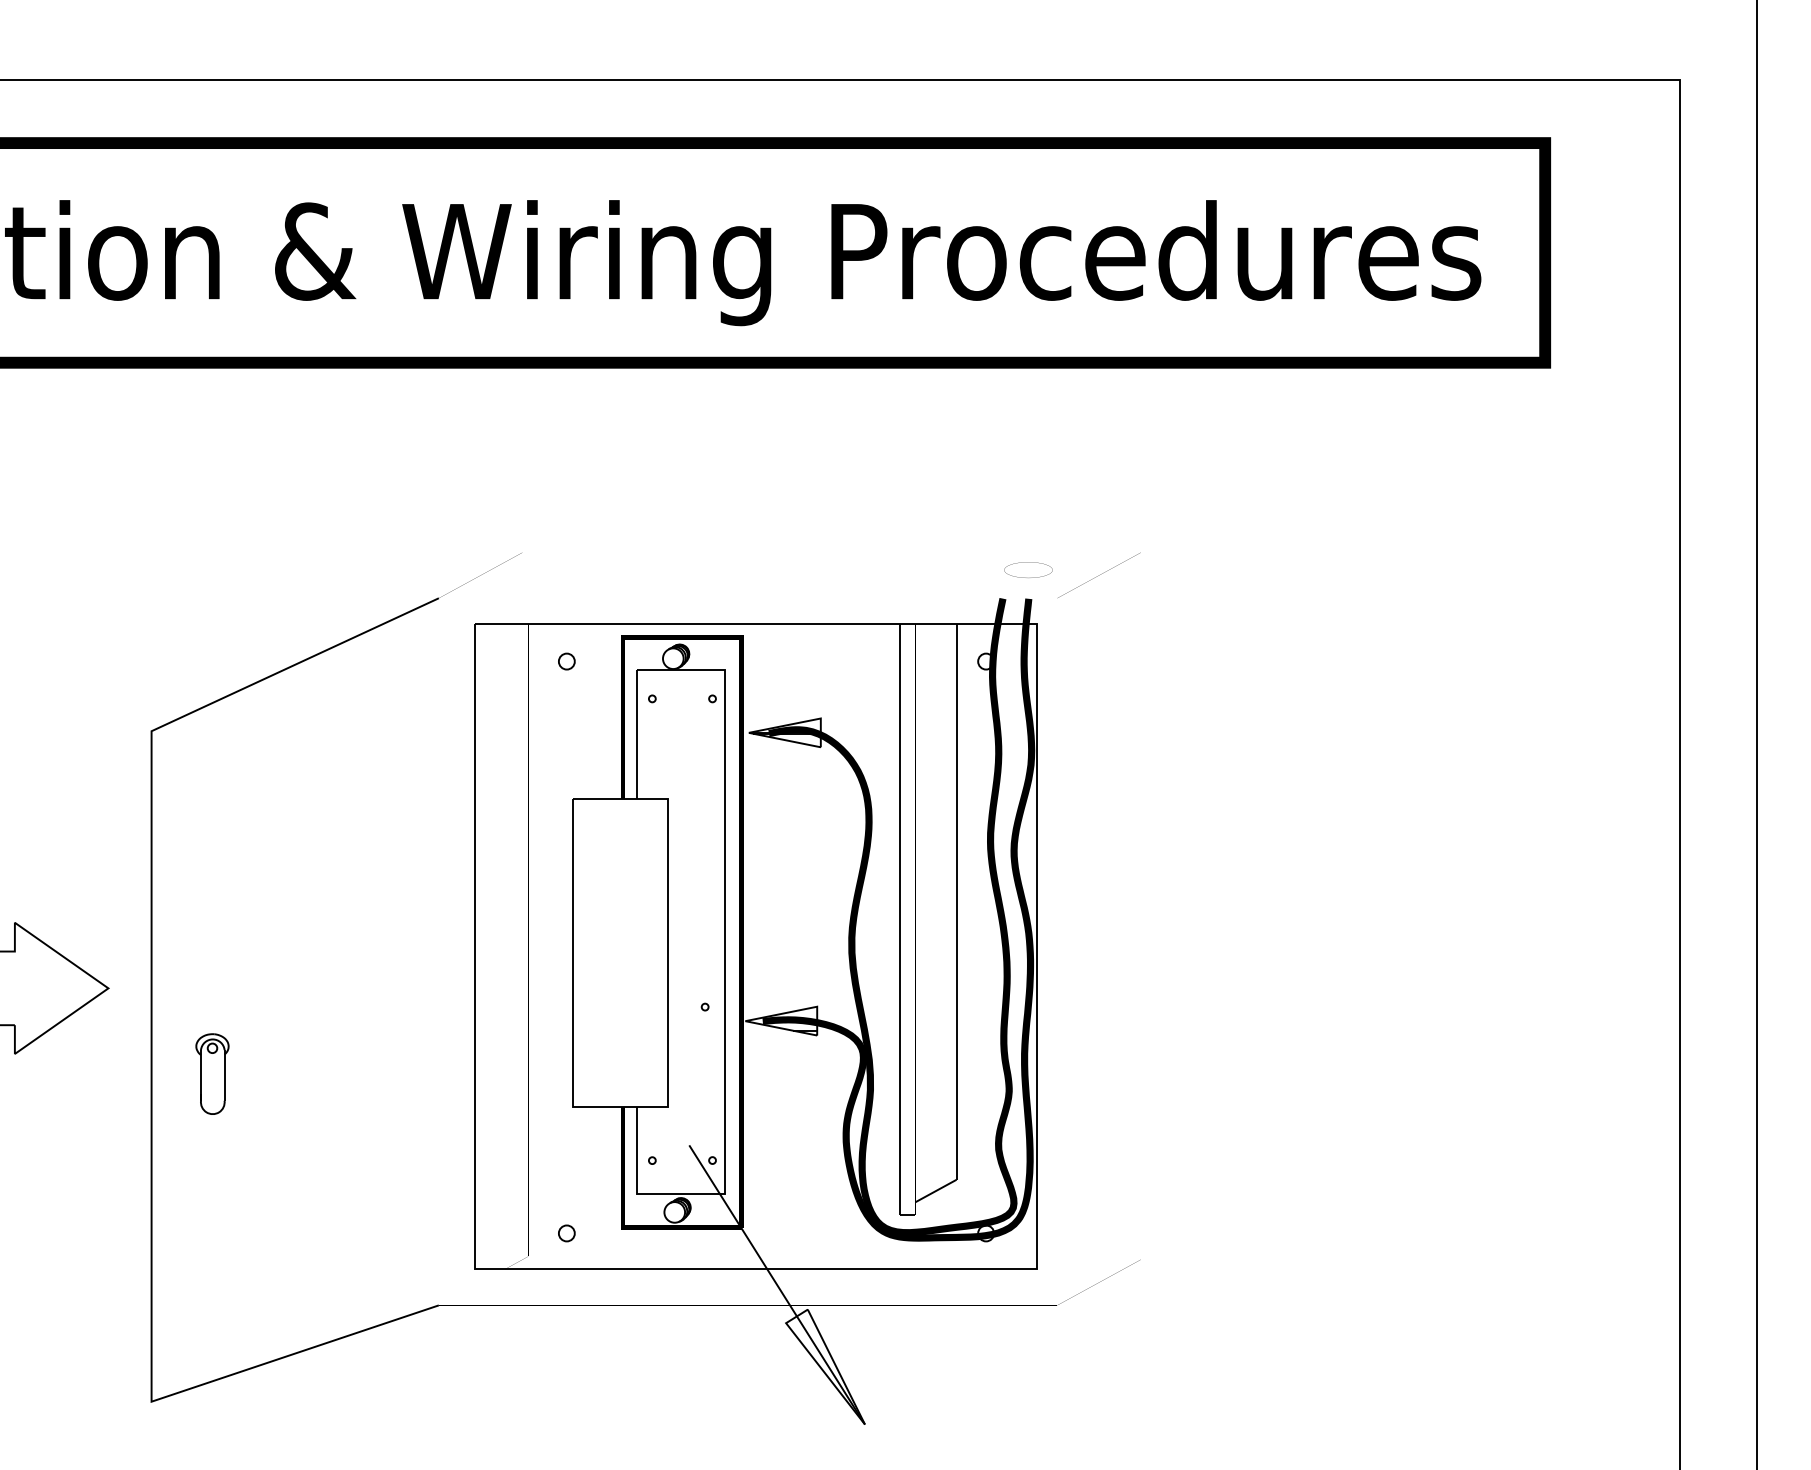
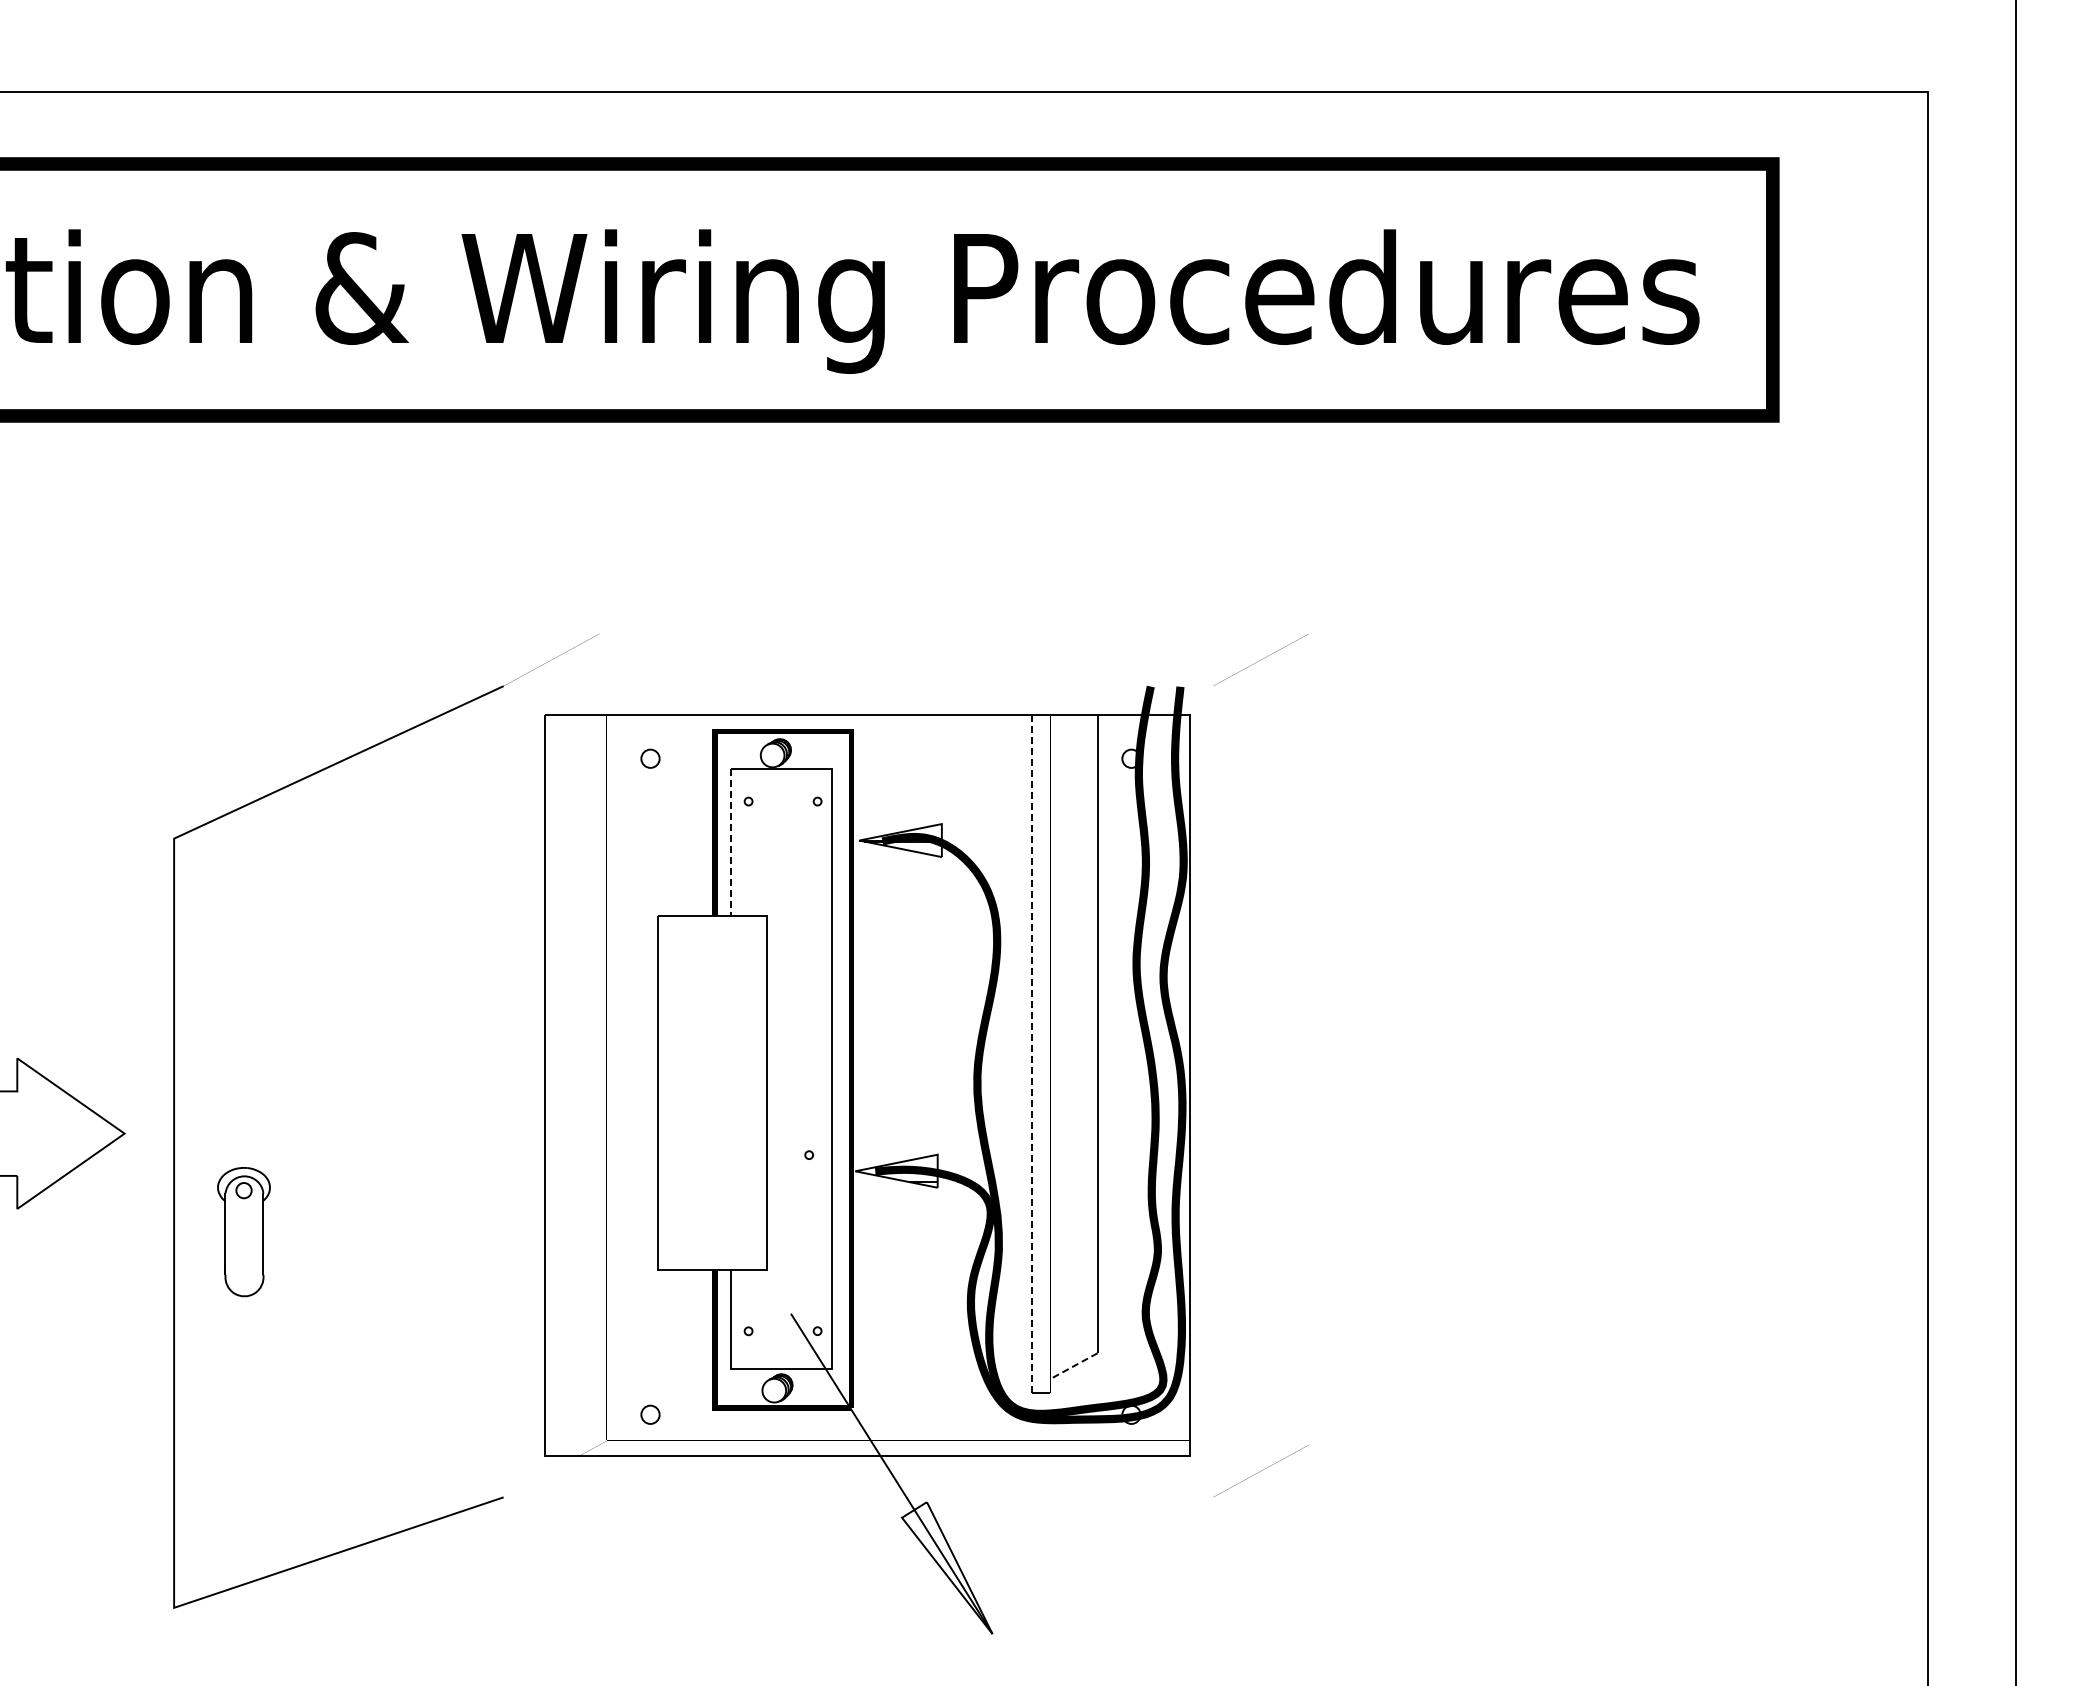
part: (1027, 569) -> (1179, 653), removed
line: (637, 734) -> (731, 842), solid -> dashed
line: (899, 919) -> (1032, 1054), solid -> dashed
part: (212, 1073) -> (243, 1231), size x1.4
line: (936, 1191) -> (1074, 1366), solid -> dashed

